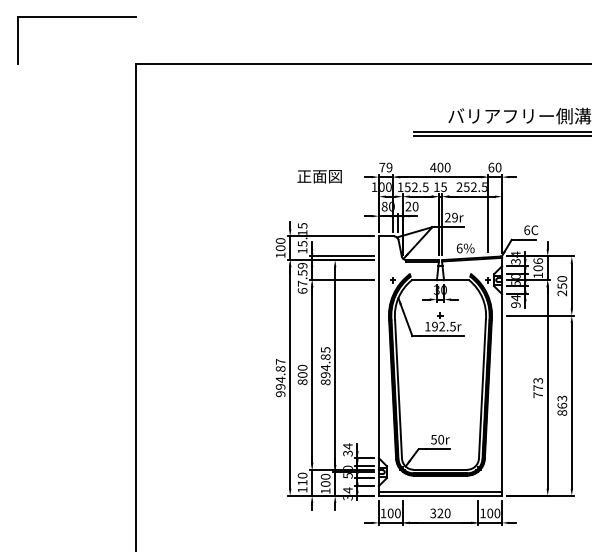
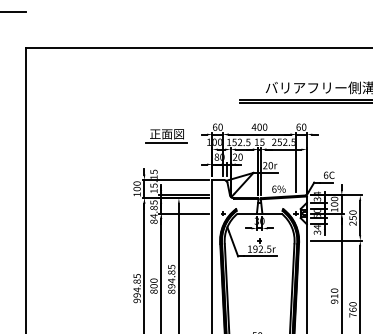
text: (385, 167) -> (217, 127), 79 -> 60
line: (318, 188) -> (166, 143), added
text: (454, 217) -> (270, 165), 29r -> 20r
text: (537, 260) -> (333, 198), 106 -> 100
text: (302, 278) -> (153, 212), 67.59 -> 84.85
text: (515, 305) -> (317, 232), 94 -> 34
text: (280, 361) -> (137, 275), 994.87 -> 994.85
text: (538, 387) -> (334, 295), 773 -> 910
text: (562, 405) -> (353, 309), 863 -> 760

